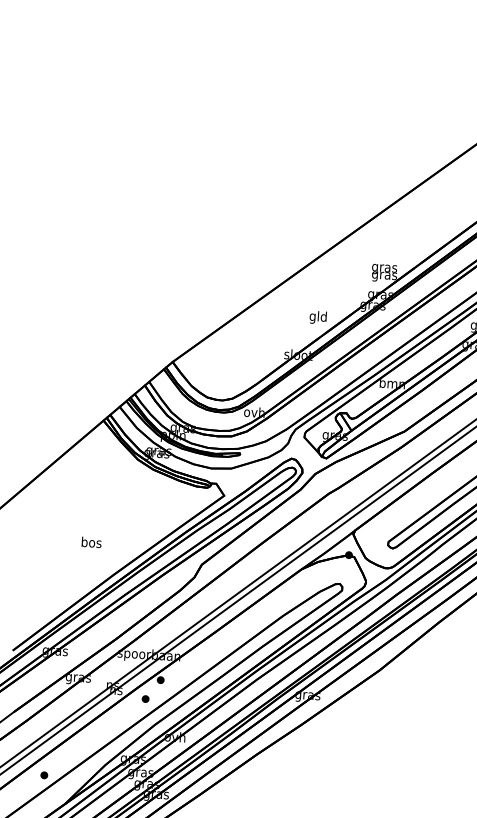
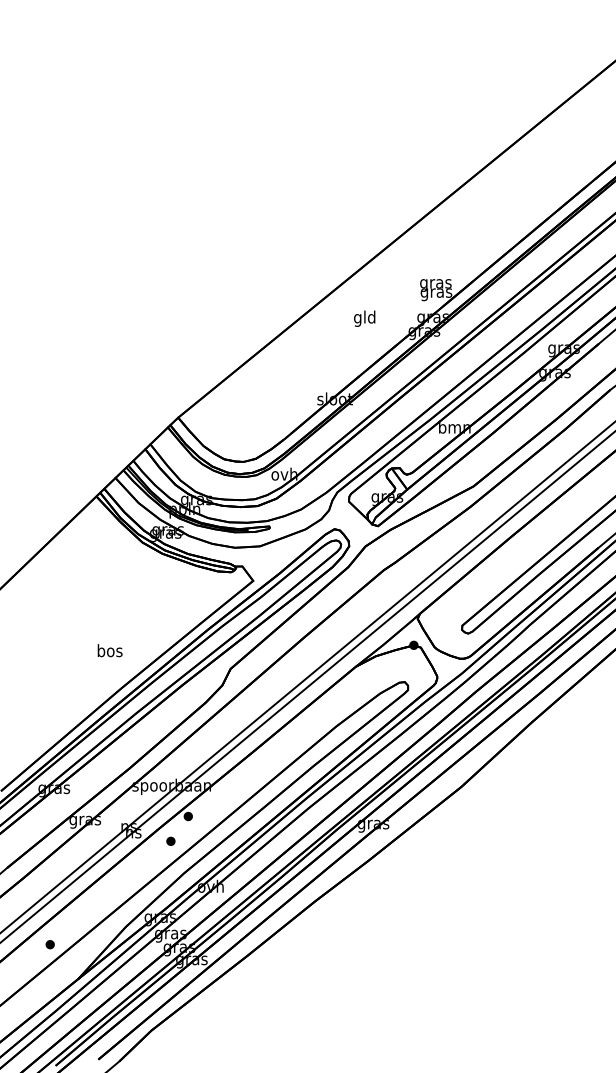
text: (318, 317) -> (364, 318), moved
text: (91, 542) -> (109, 650), moved

